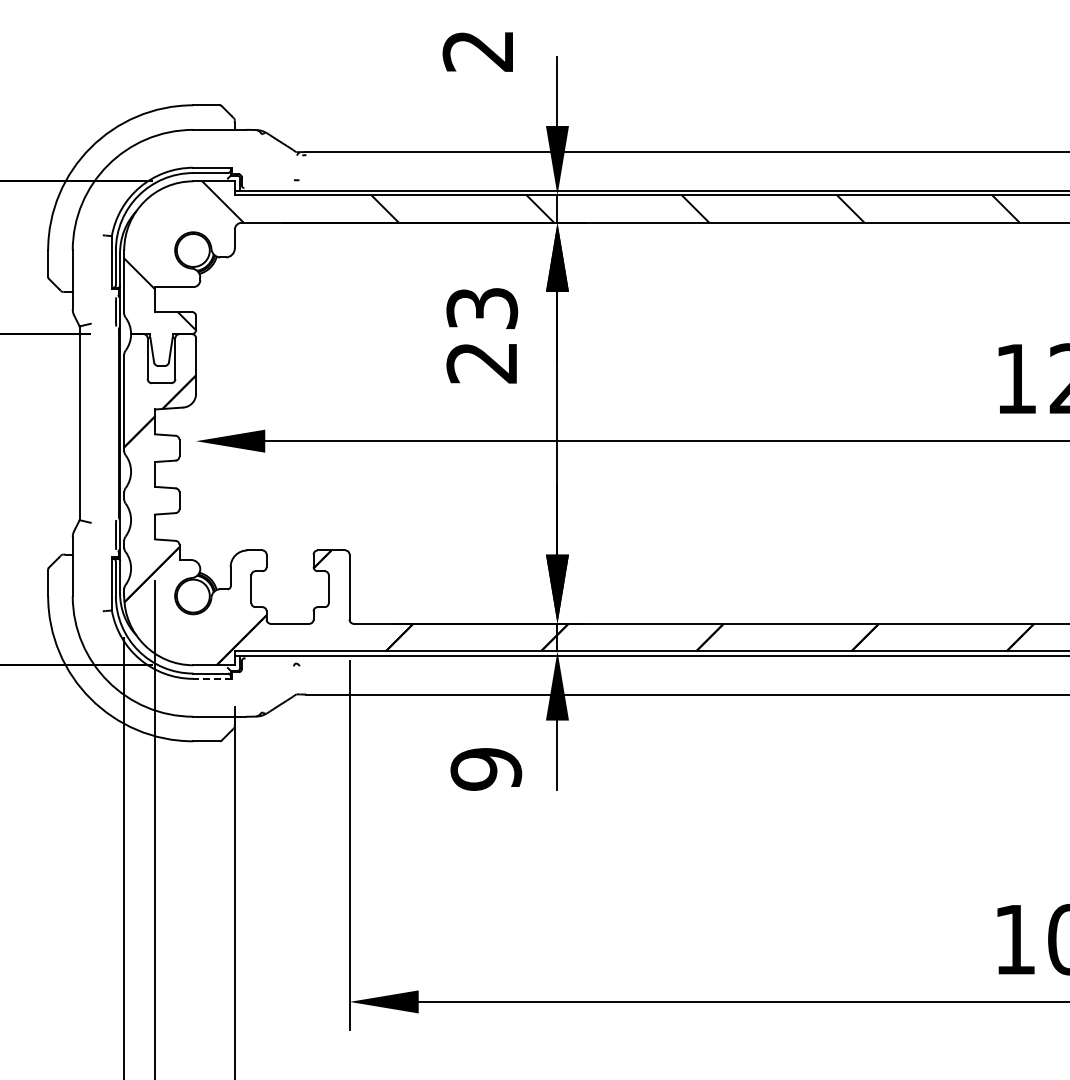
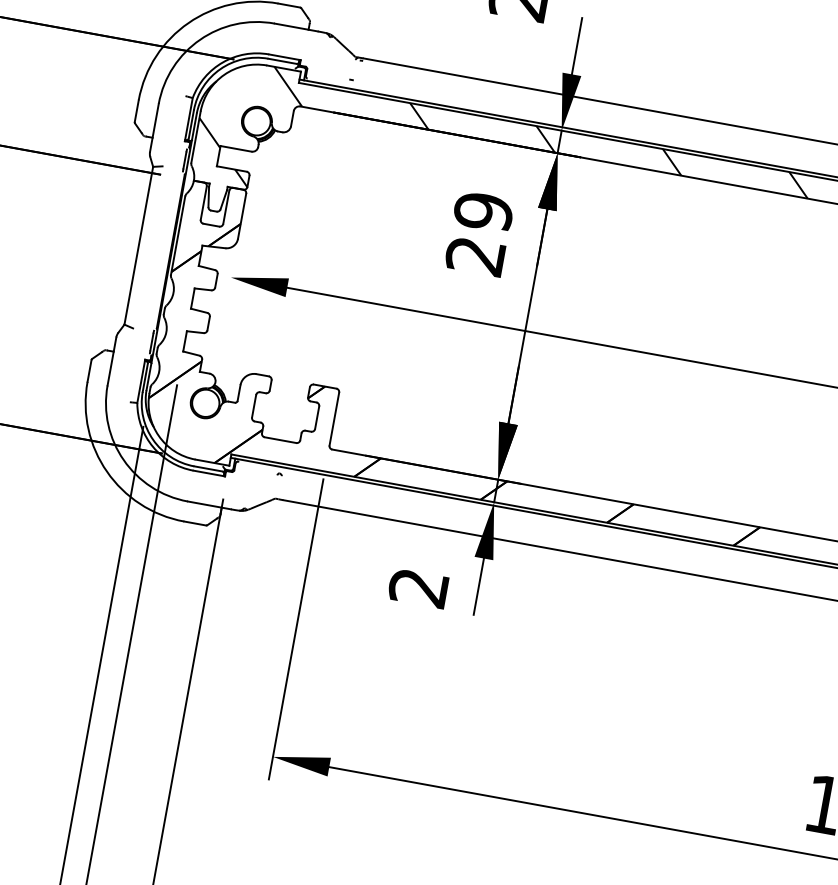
text: (481, 308) -> (483, 211), 23 -> 29
line: (212, 678) -> (209, 473), dashed -> solid
text: (486, 769) -> (418, 587), 9 -> 2

